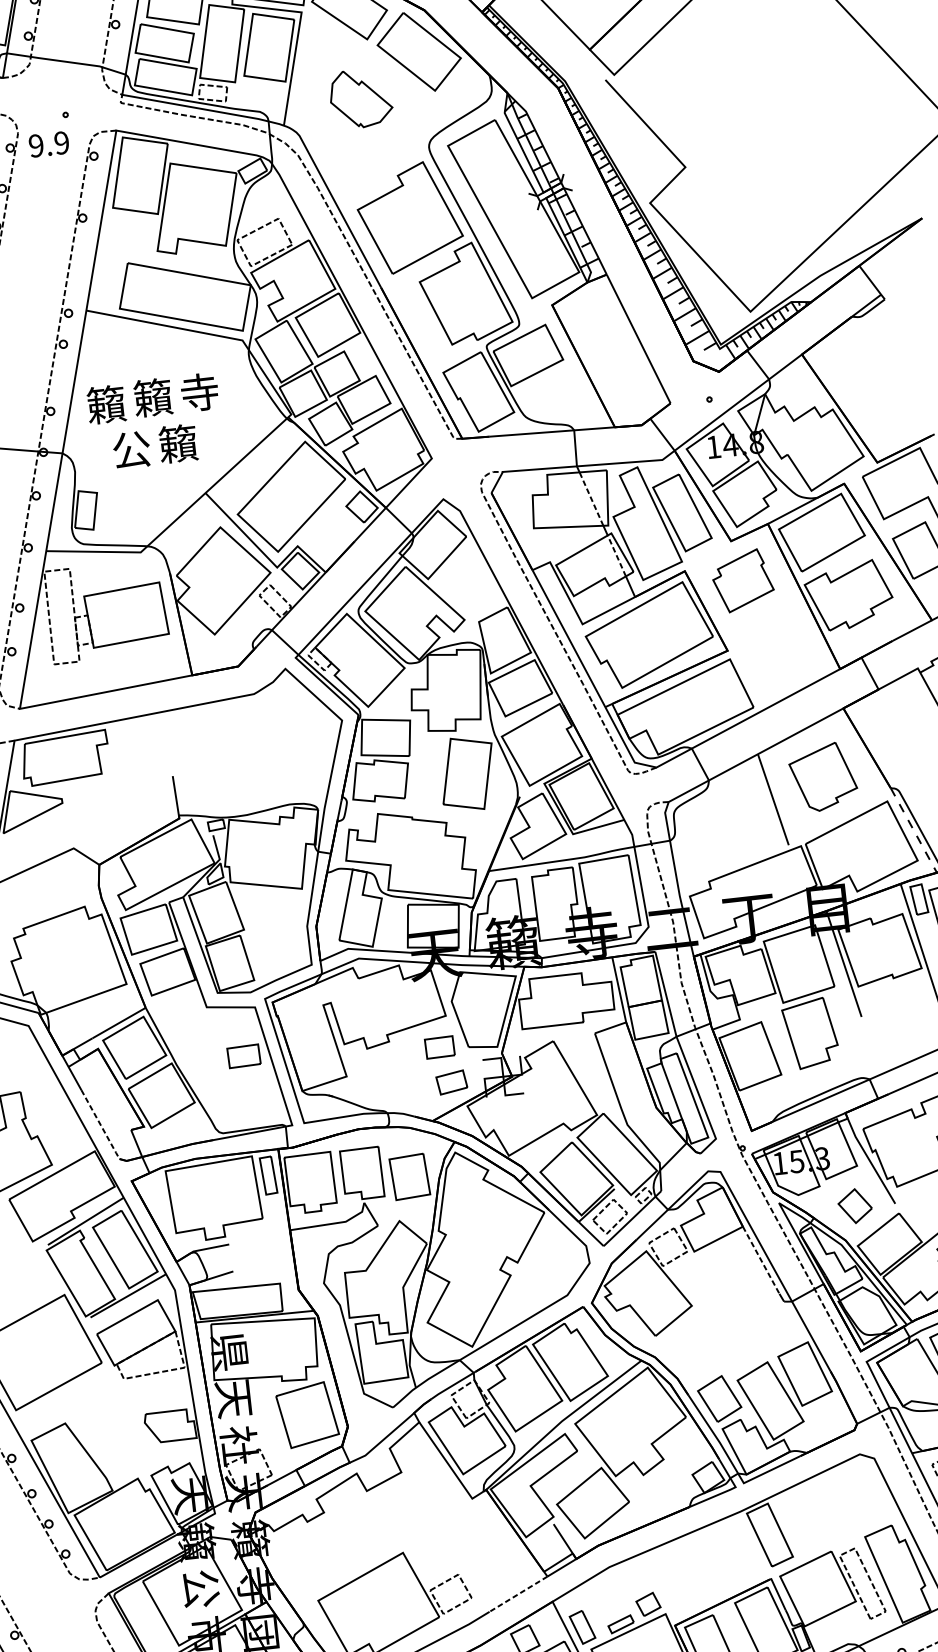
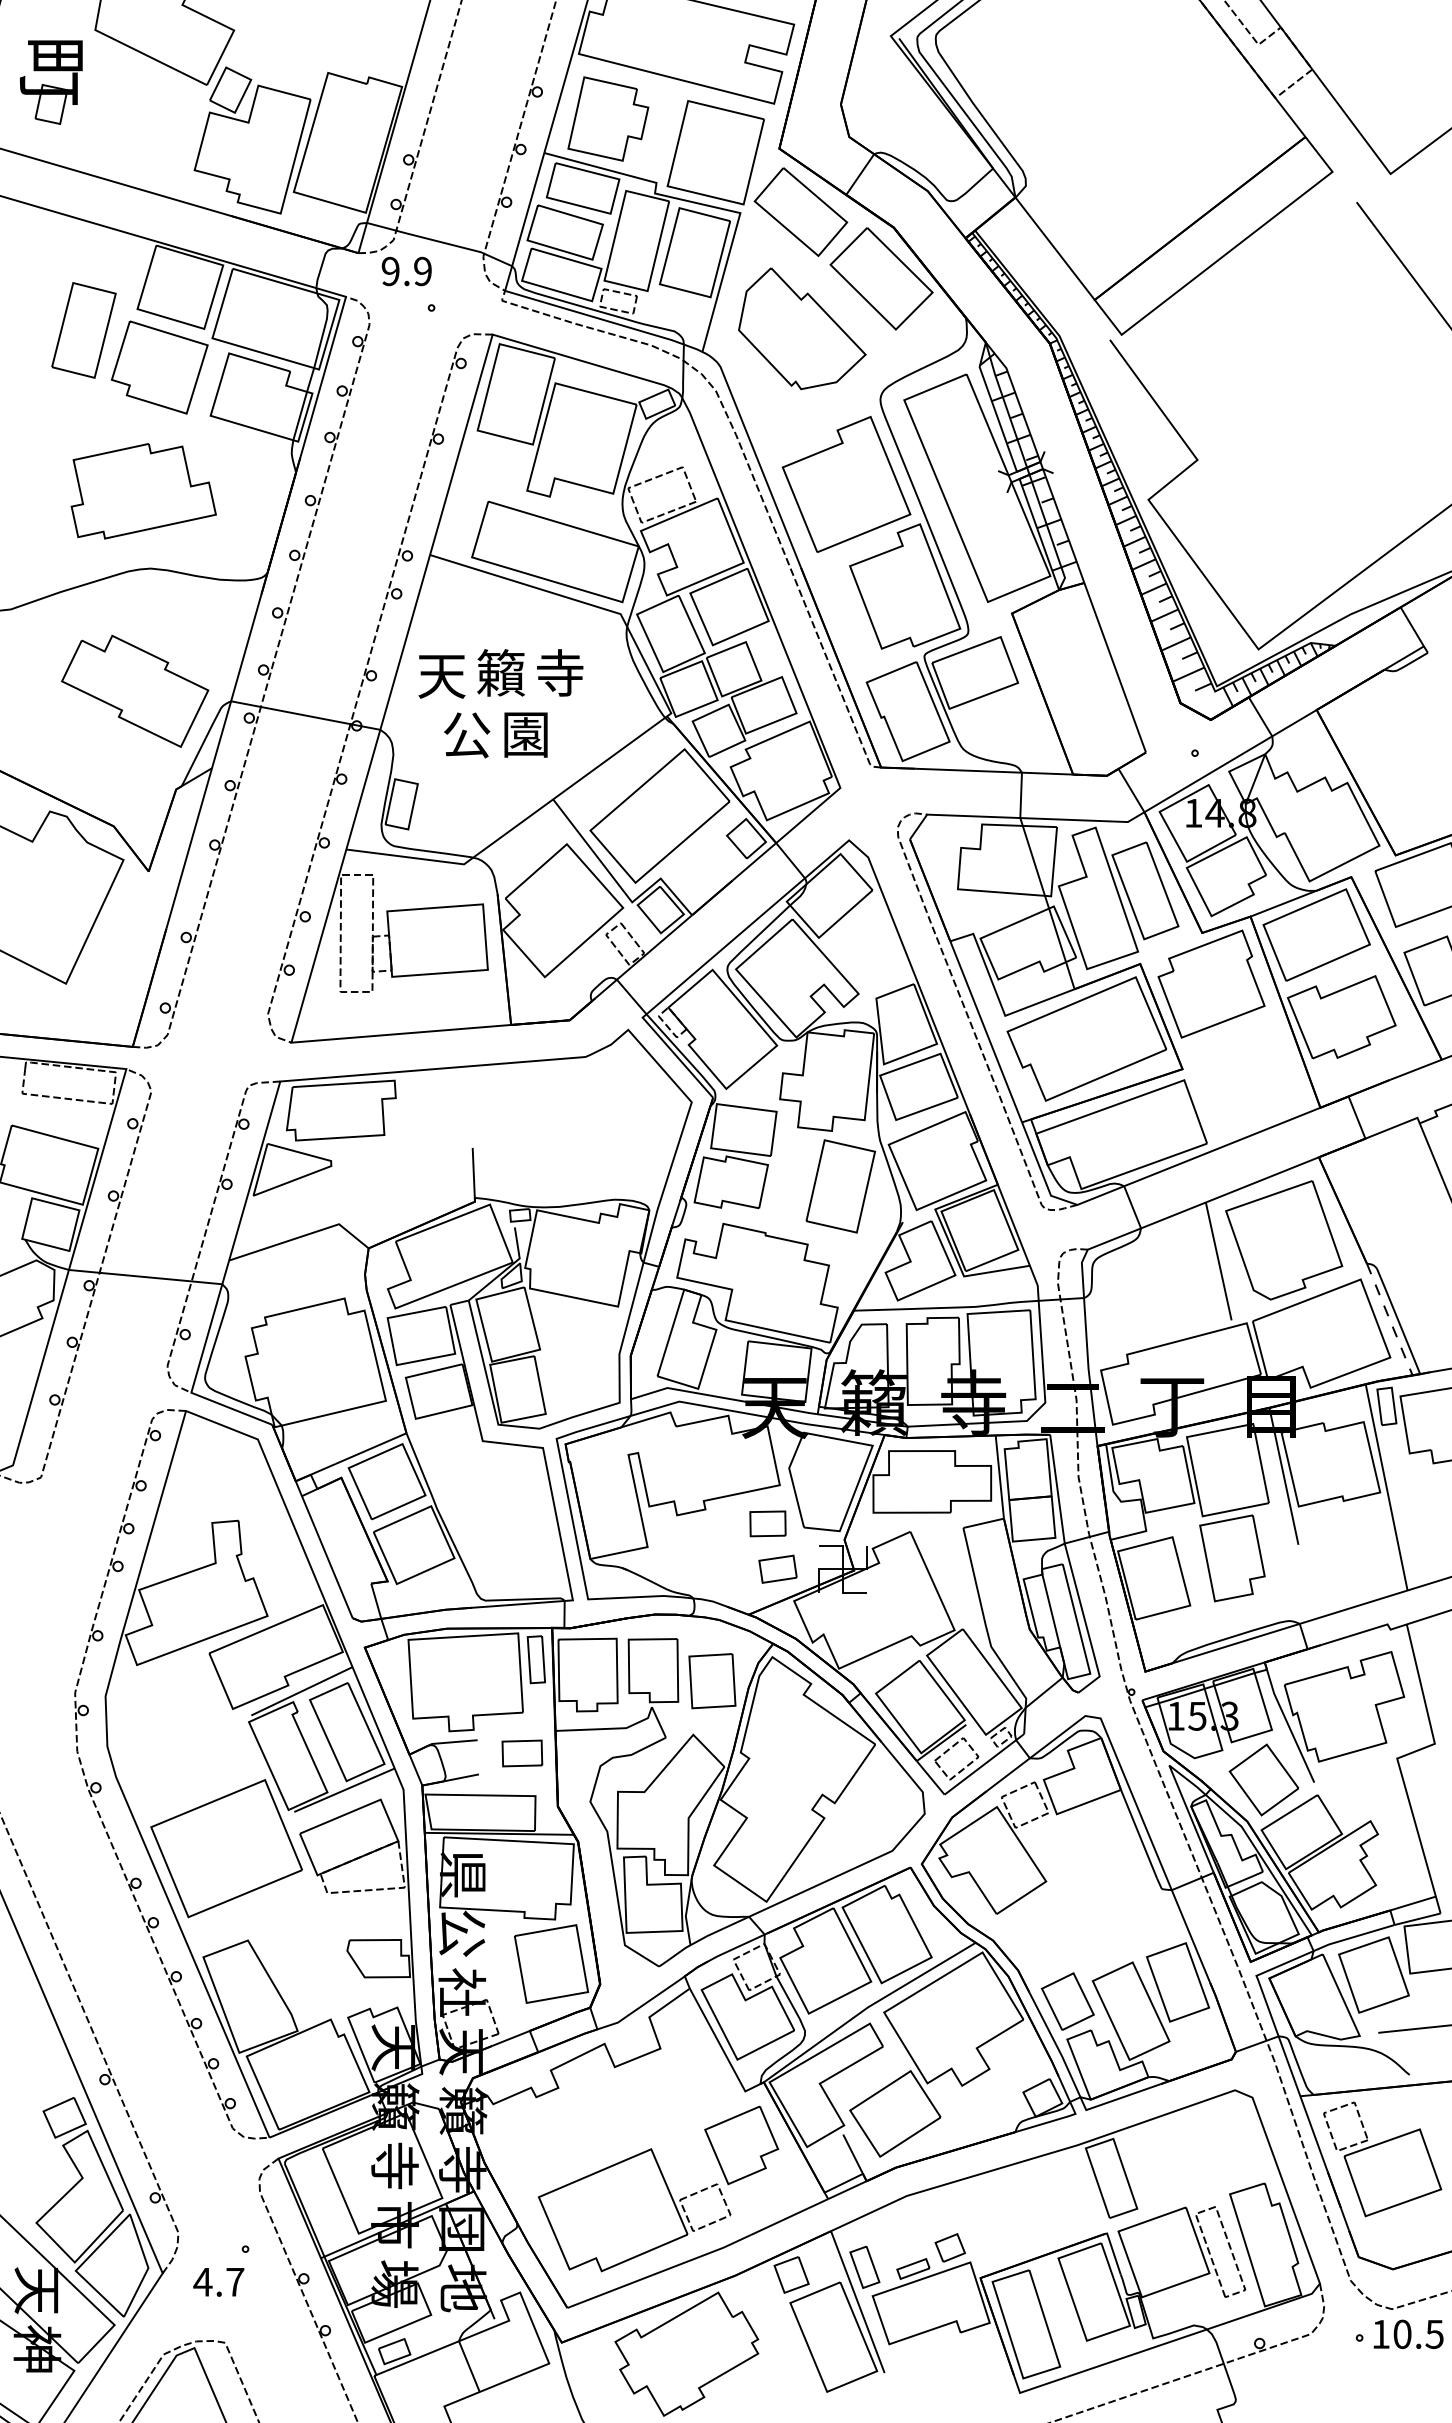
part: (361, 98) -> (802, 328), size x1.67
text: (48, 144) -> (406, 271), moved
text: (106, 404) -> (441, 674), 籟 -> 天
text: (177, 443) -> (525, 733), 籟 -> 園
line: (591, 498) -> (1033, 860), dashed -> solid
line: (616, 555) -> (1057, 934), dashed -> solid
part: (742, 580) -> (1211, 983), size x1.43
part: (823, 777) -> (1284, 1240), size x1.43
part: (244, 1056) -> (522, 1753), moved
line: (101, 1125) -> (334, 1573), dashed -> solid
part: (854, 1205) -> (1263, 1779), size x1.67
line: (761, 1260) -> (1139, 1834), dashed -> solid
text: (234, 1398) -> (462, 1933), 天 -> 公
part: (474, 1541) -> (741, 2145), added
text: (201, 1588) -> (394, 2165), 公 -> 寺
line: (518, 1594) -> (789, 2217), dashed -> solid

